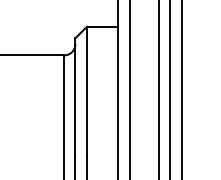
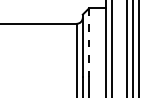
line: (86, 92) -> (88, 43), solid -> dashed

